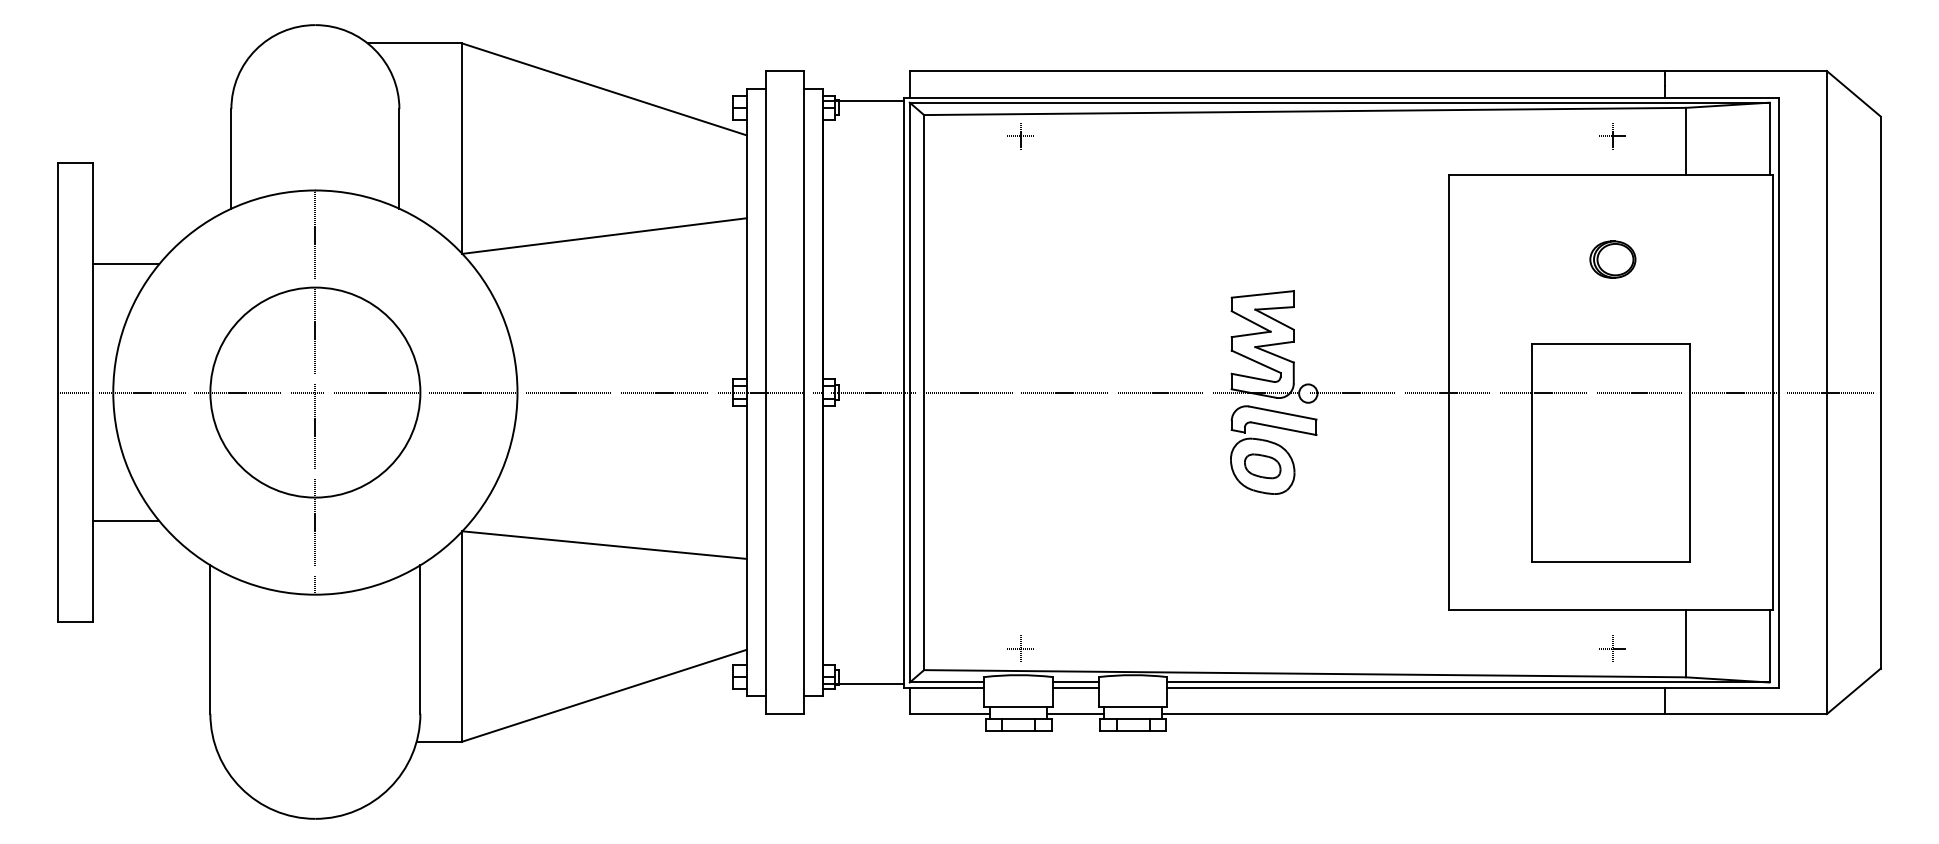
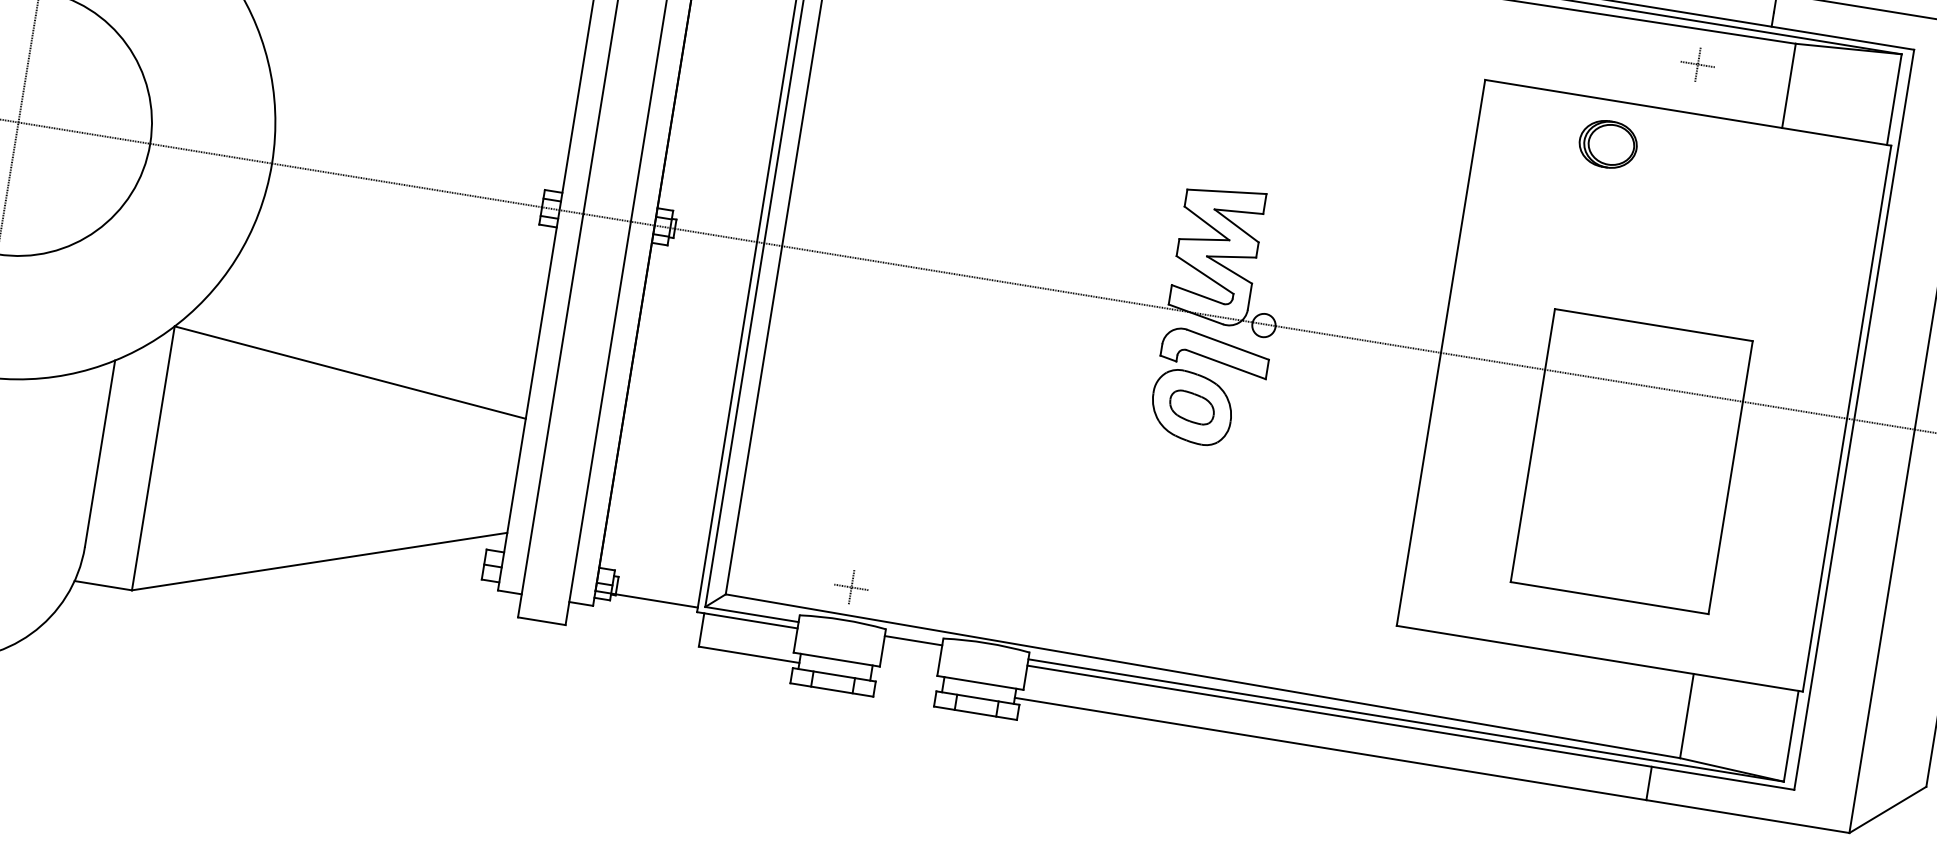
part: (1612, 259) -> (1607, 144), moved
part: (1612, 648) -> (1593, 707), removed
line: (1075, 687) -> (912, 646), removed
line: (1075, 714) -> (906, 680), removed

